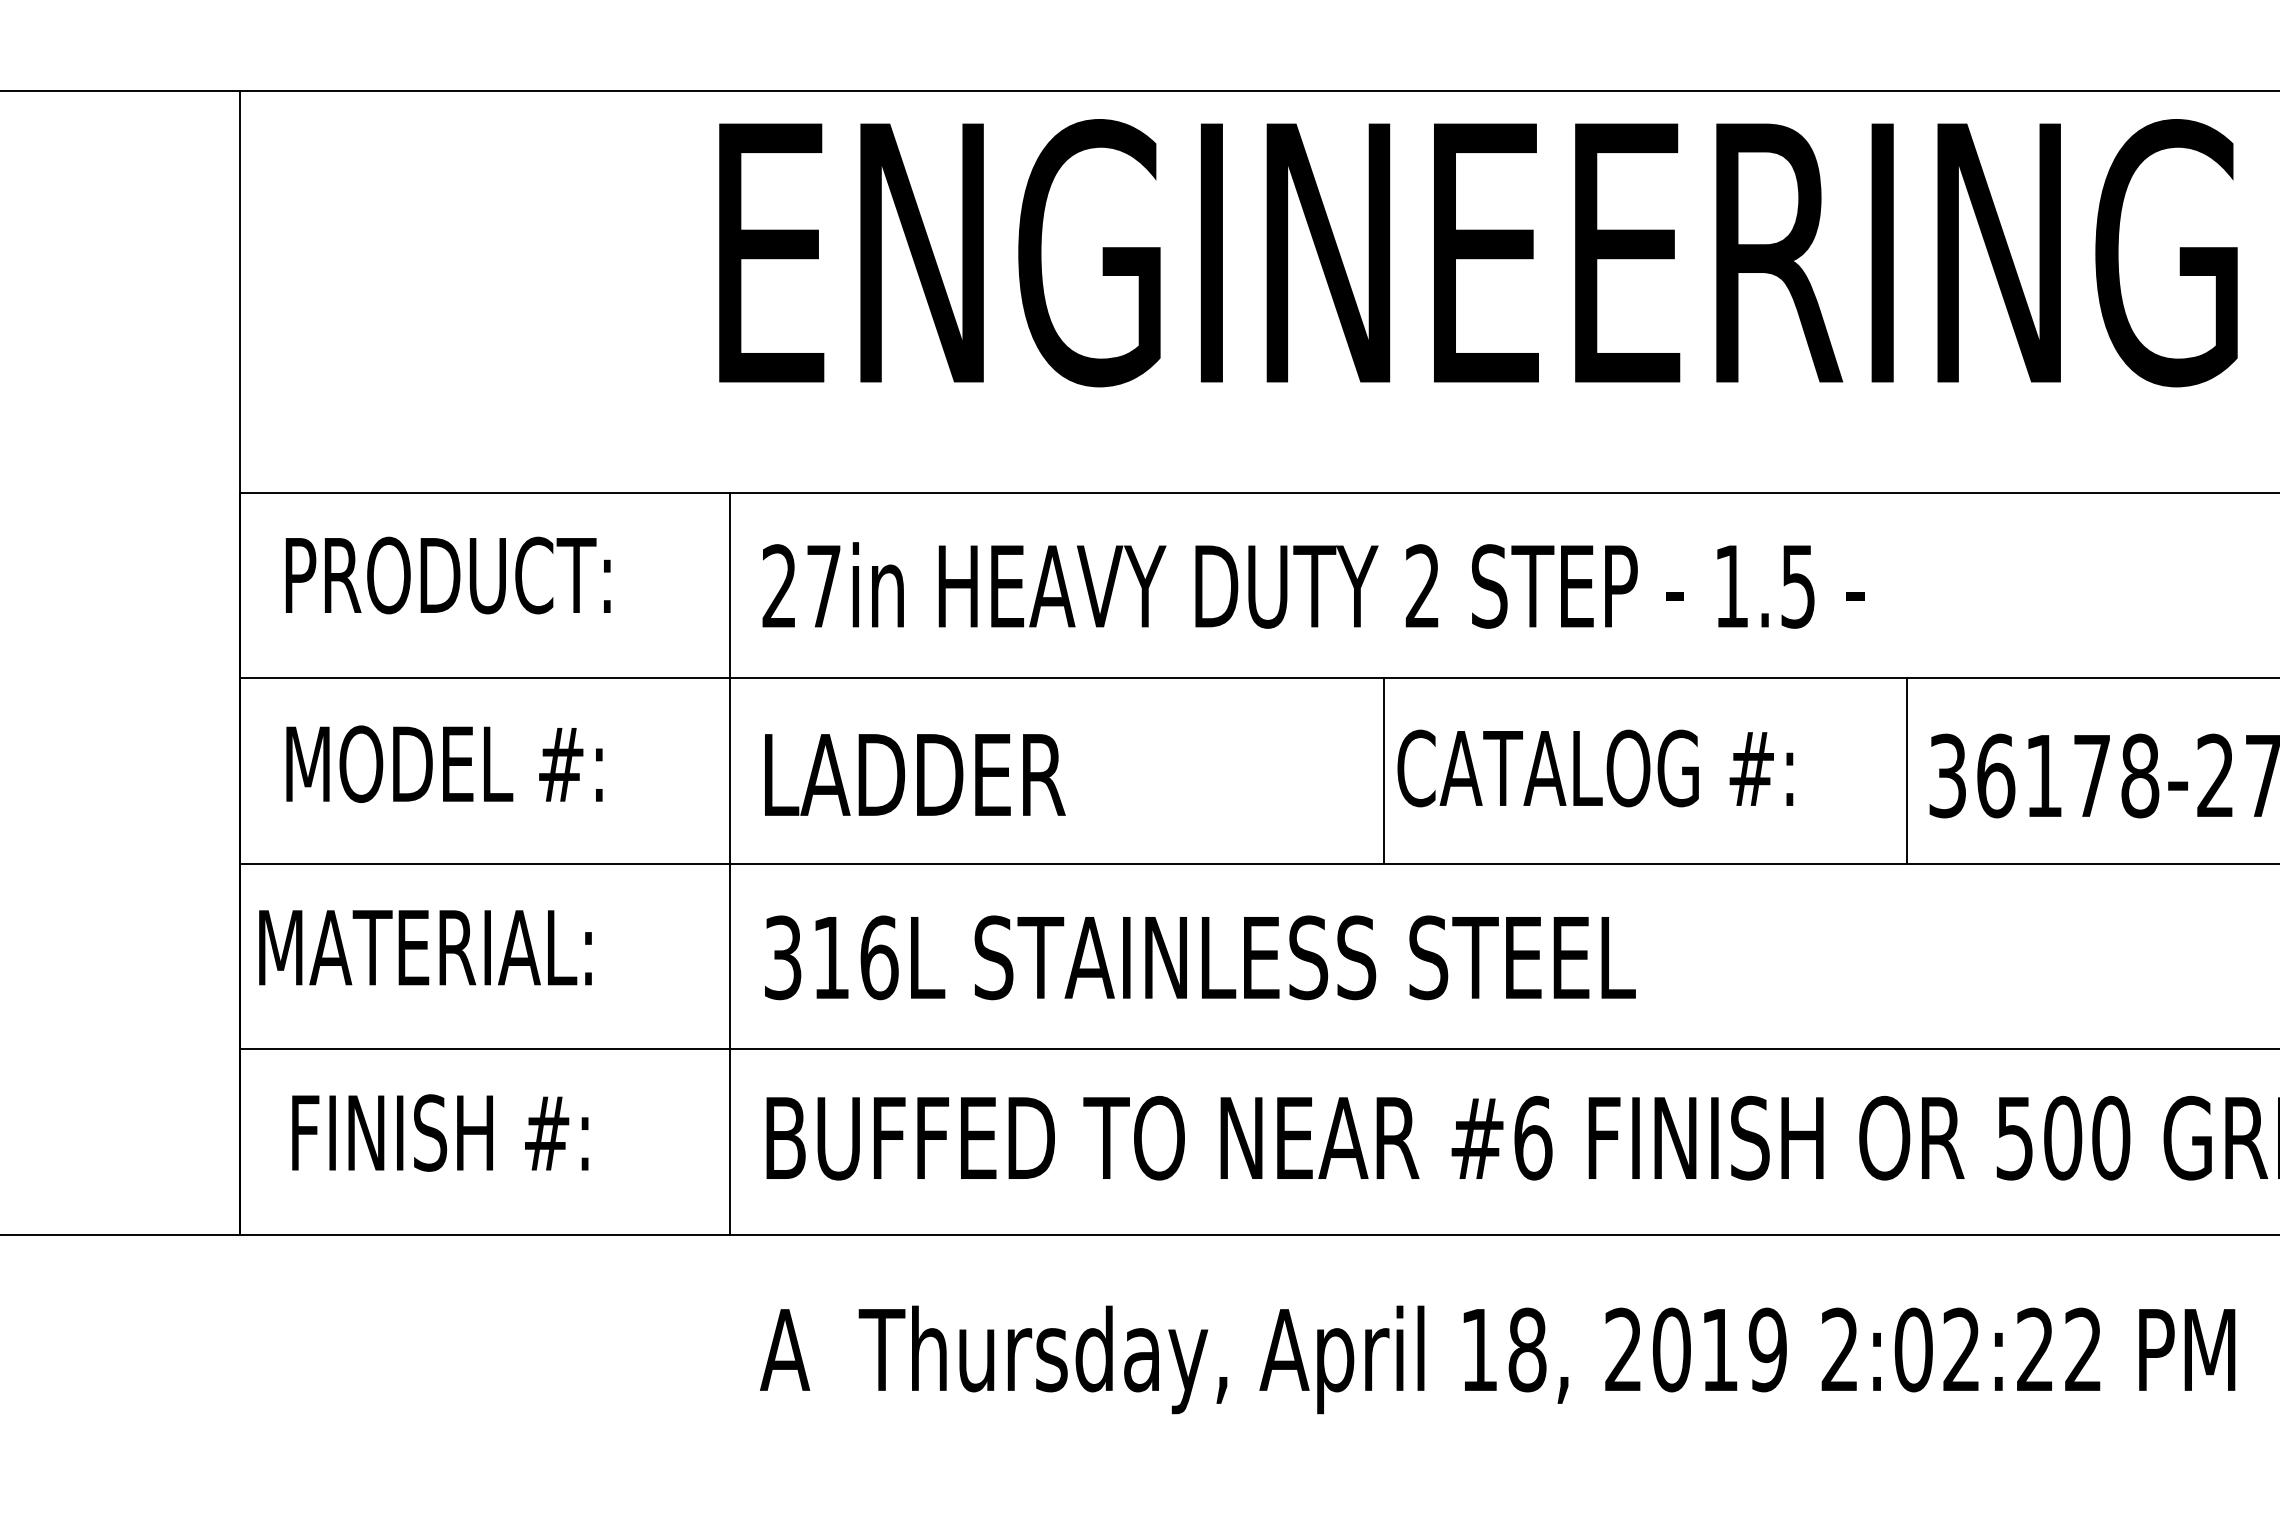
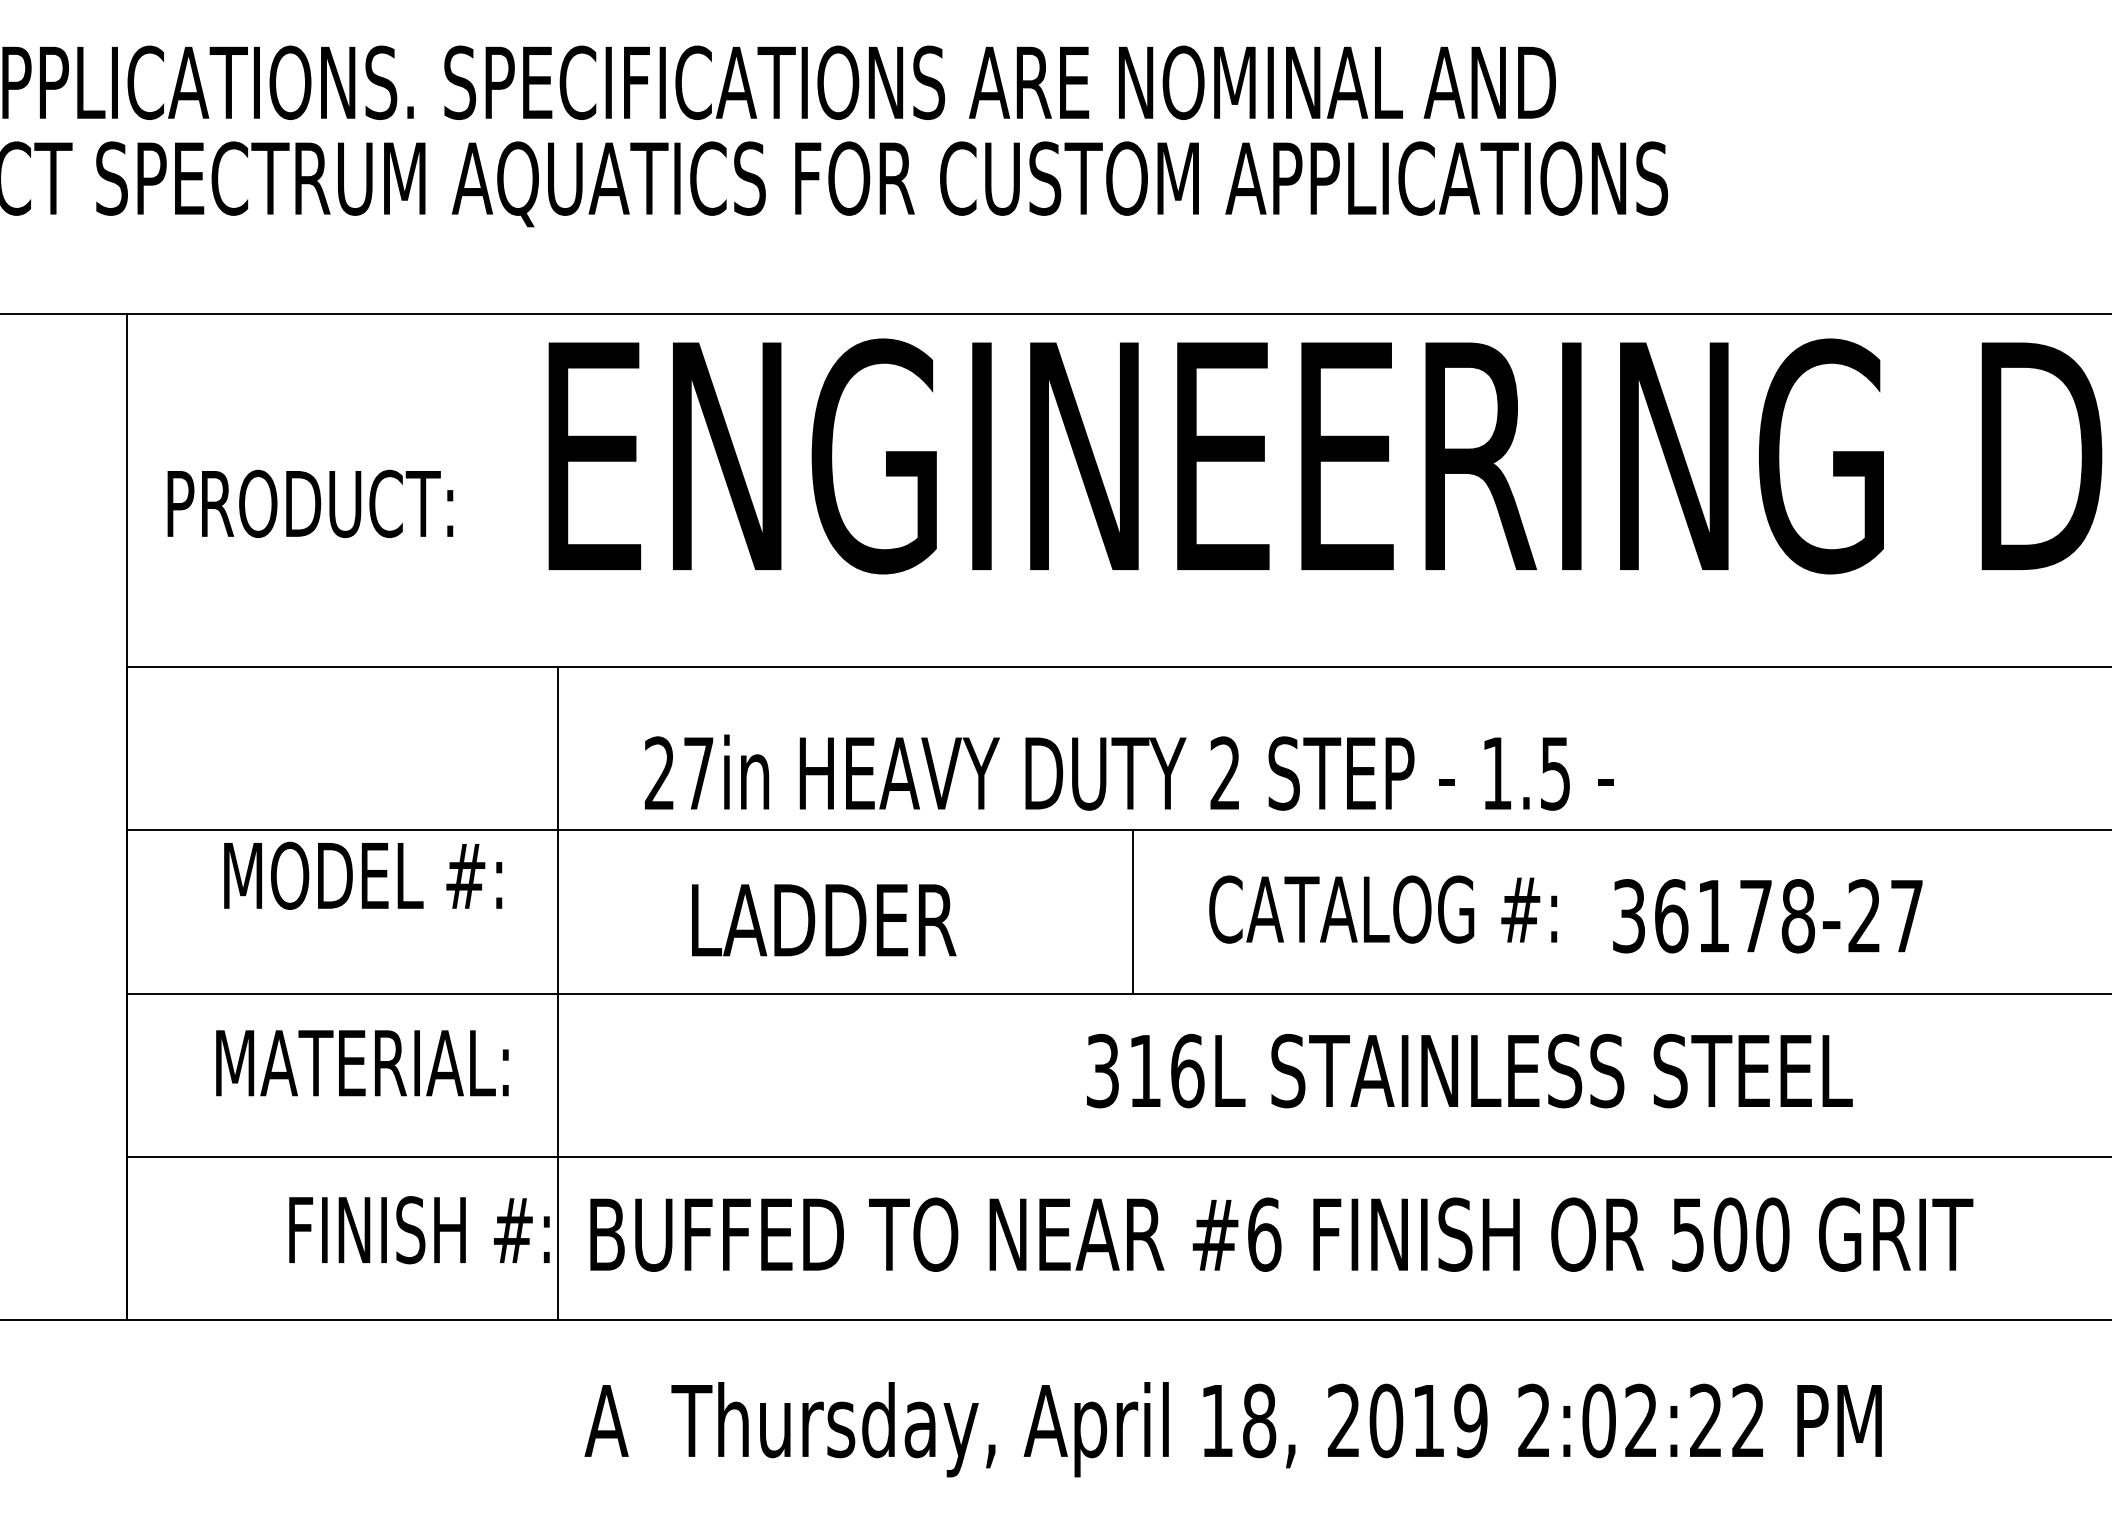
text: (448, 575) -> (310, 503), moved
text: (1313, 585) -> (1129, 772), moved
text: (444, 763) -> (363, 875), moved
text: (1595, 768) -> (1383, 909), moved
line: (1906, 770) -> (1592, 911), removed
text: (915, 775) -> (824, 920), moved
text: (425, 948) -> (362, 1063), moved
text: (1199, 957) -> (1469, 1070), moved
text: (440, 1133) -> (419, 1230), moved

